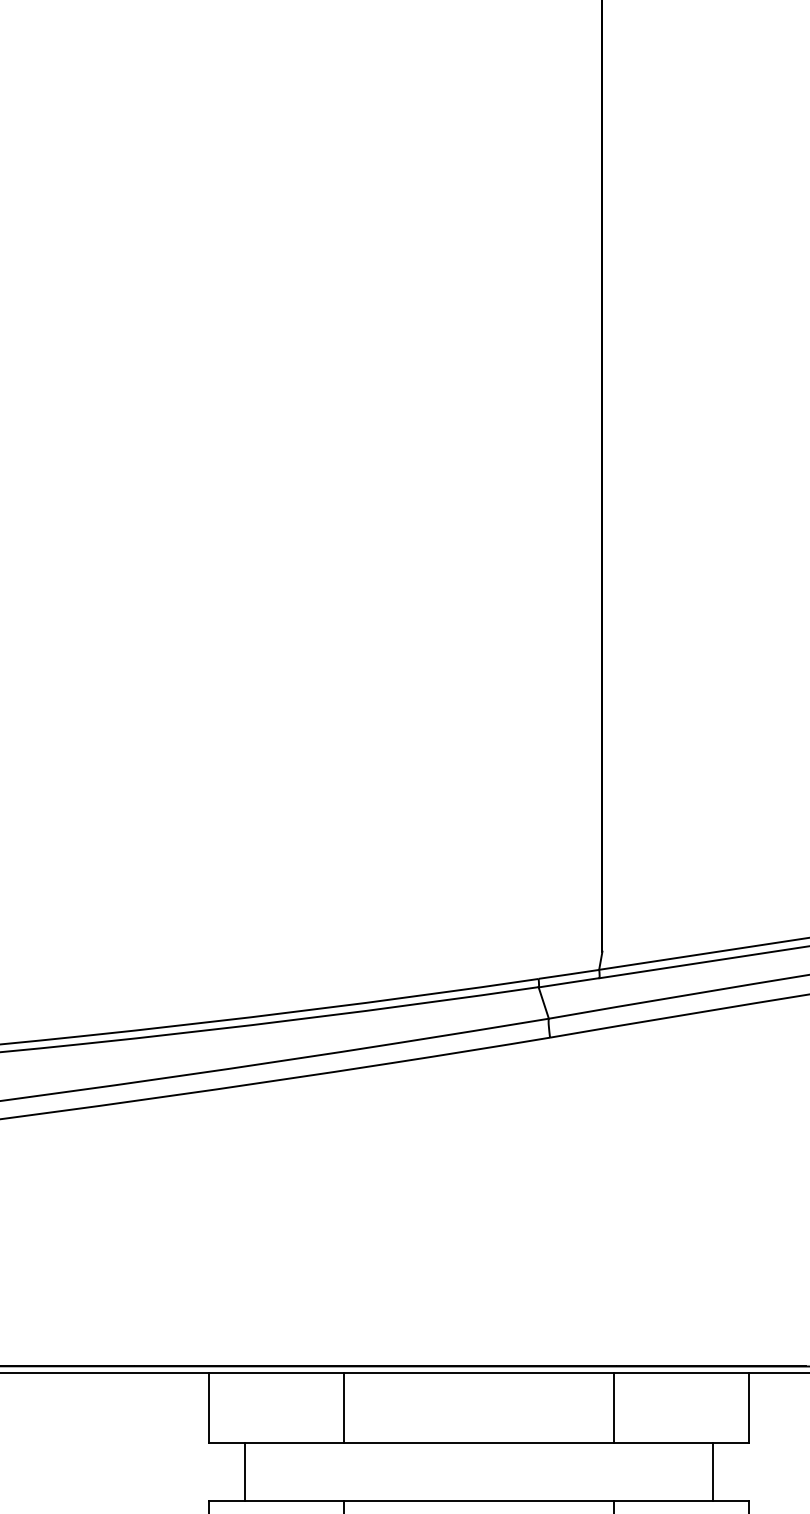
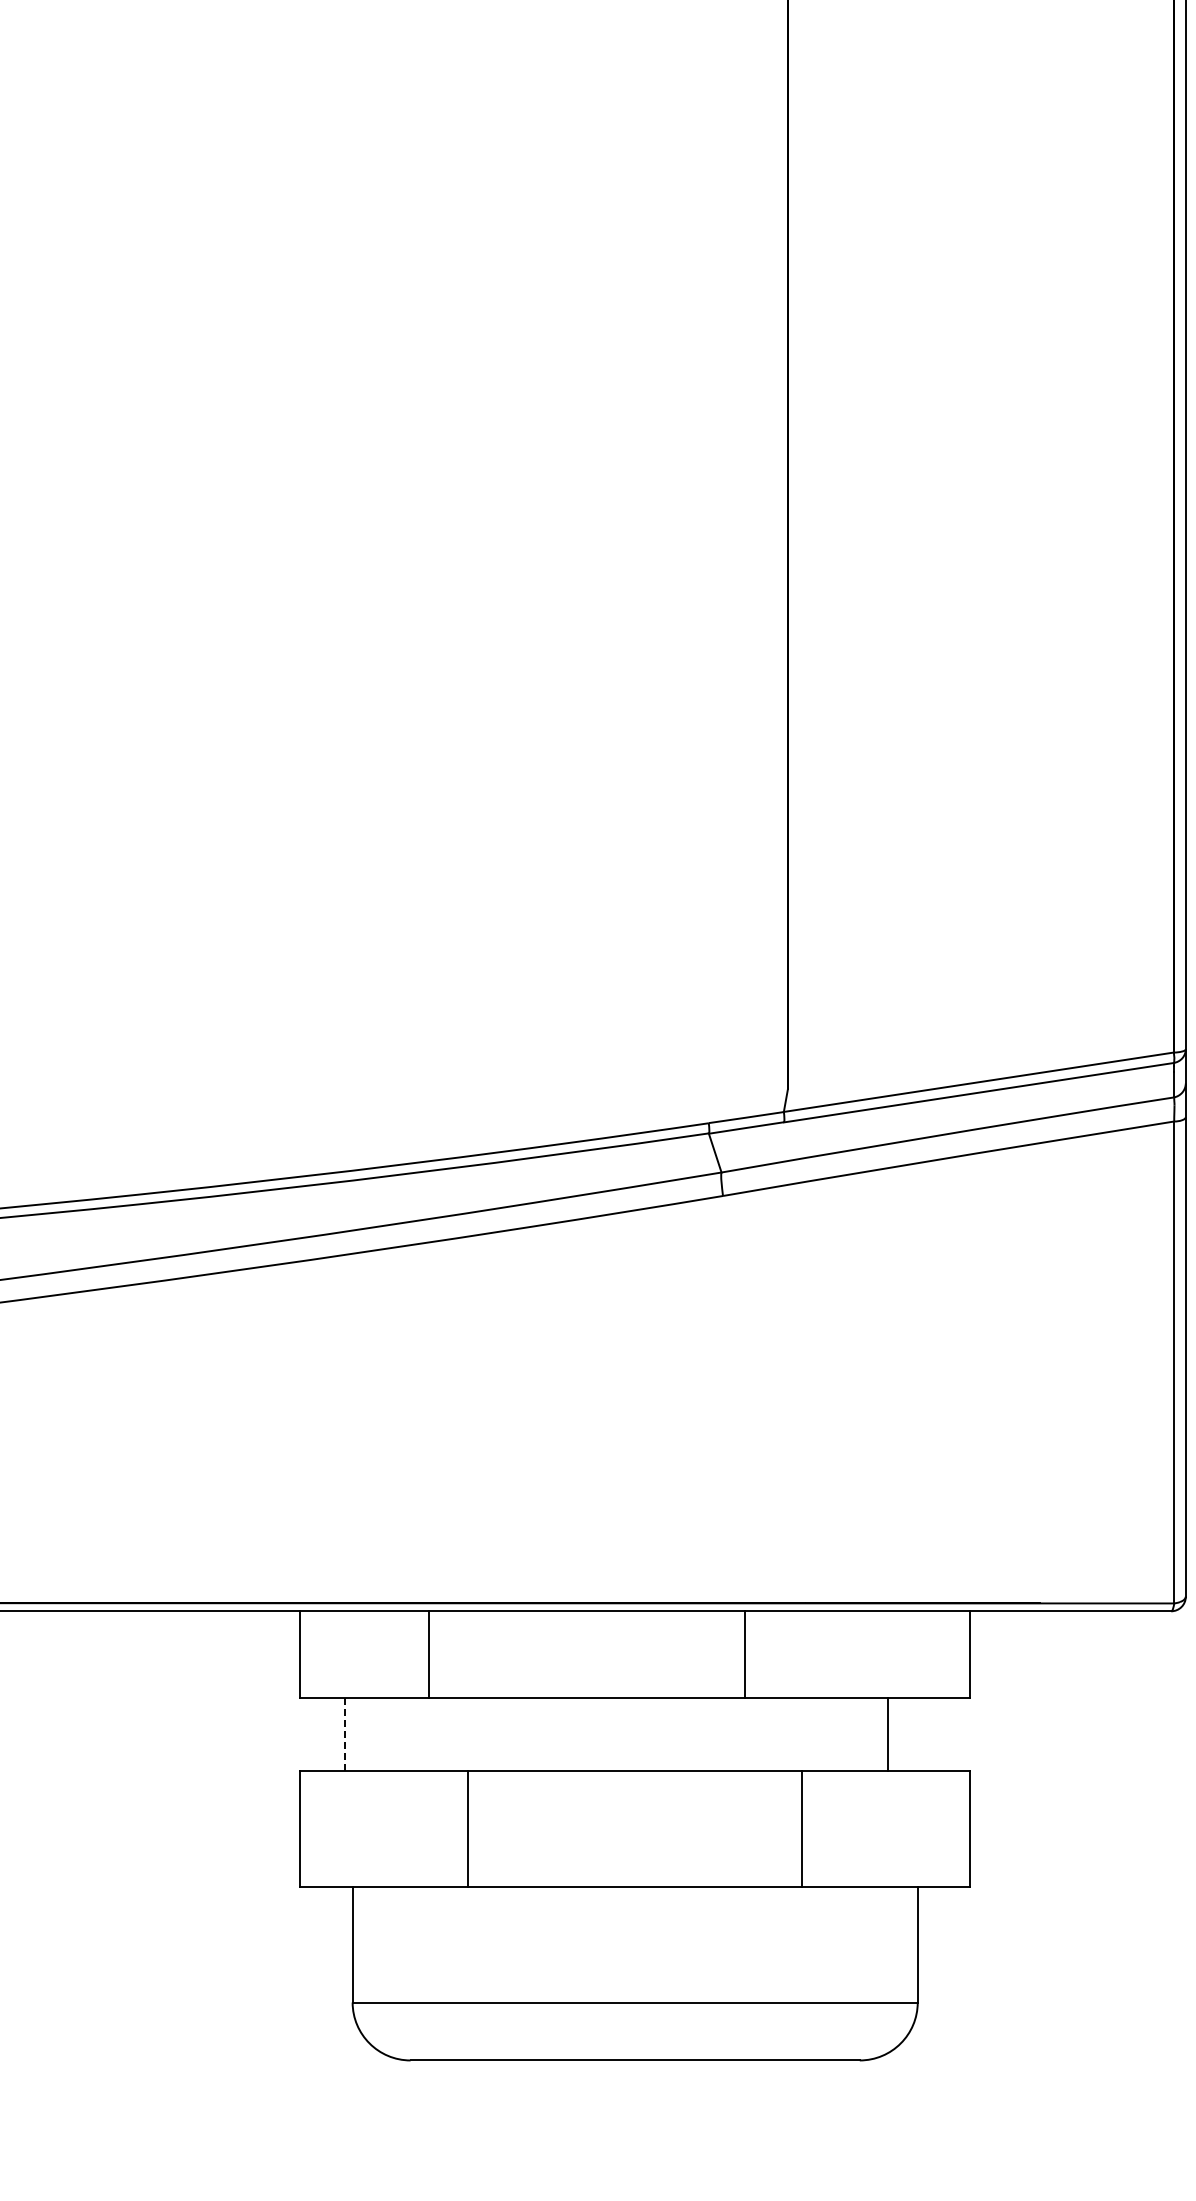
line: (343, 1407) -> (428, 1654), moved
line: (614, 1407) -> (745, 1654), moved
line: (245, 1472) -> (345, 1734), solid -> dashed
line: (712, 1472) -> (887, 1734), moved

